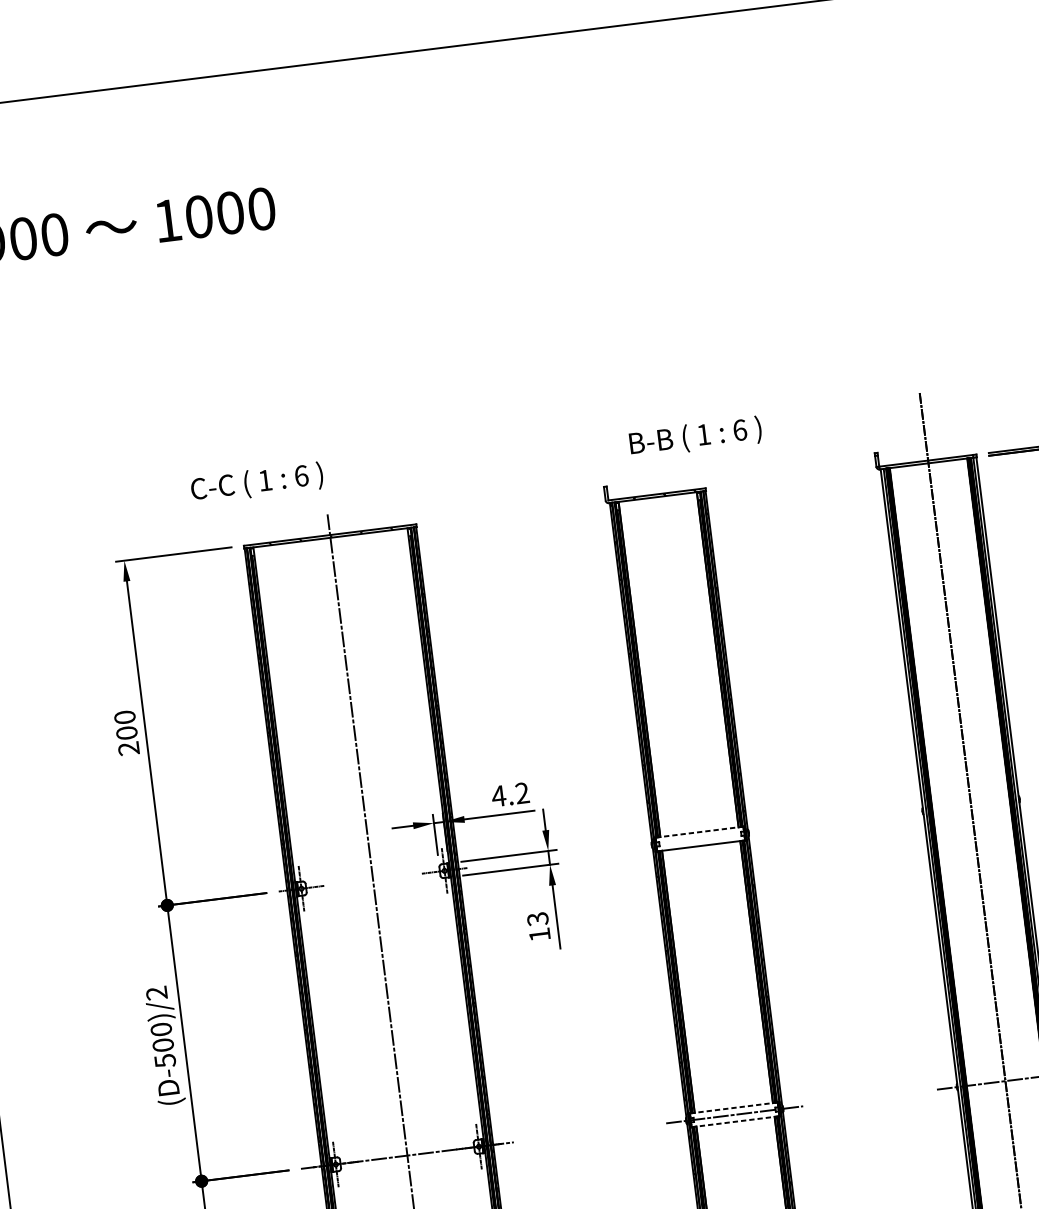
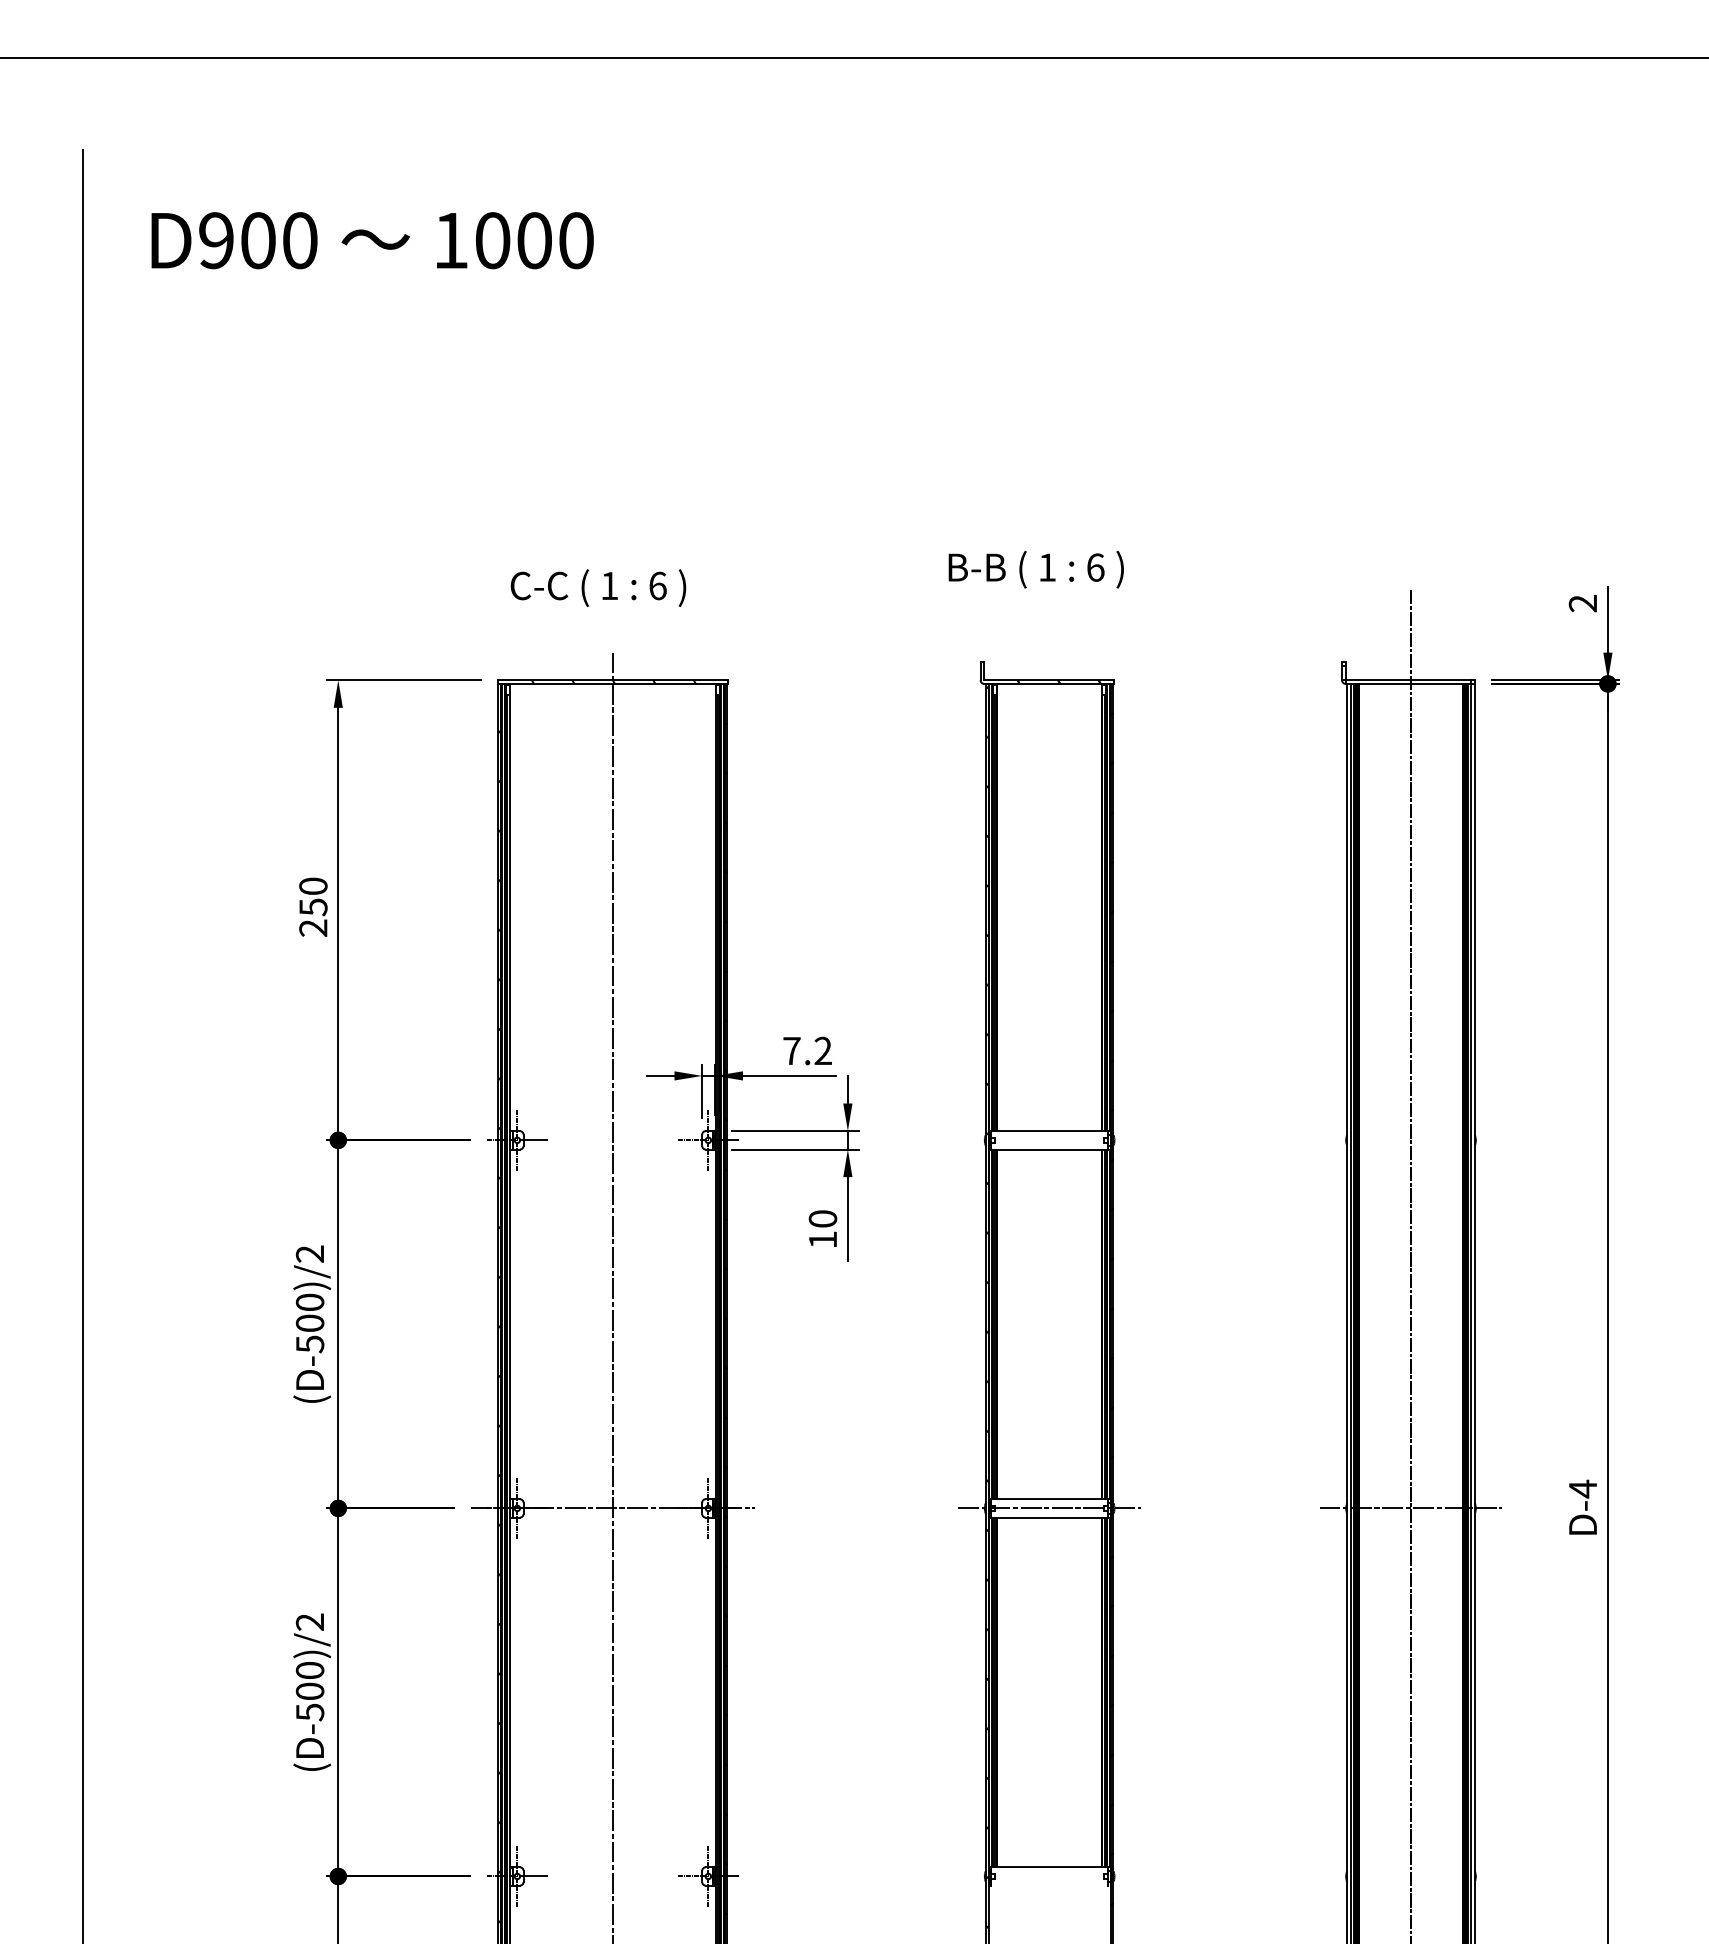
text: (695, 437) -> (1035, 569), moved
text: (257, 482) -> (598, 587), moved
text: (127, 733) -> (313, 907), 200 -> 250
text: (498, 795) -> (791, 1050), 4.2 -> 7.2
line: (699, 832) -> (1049, 1131), dashed -> solid
text: (537, 919) -> (822, 1219), 13 -> 10
line: (733, 1108) -> (1049, 1499), dashed -> solid
line: (735, 1121) -> (1049, 1517), dashed -> solid

